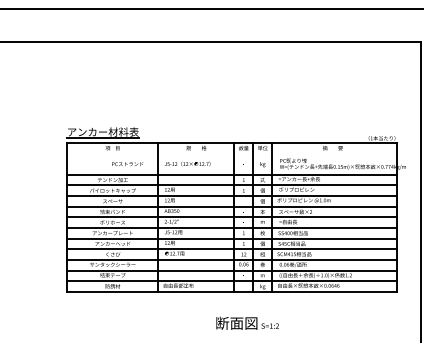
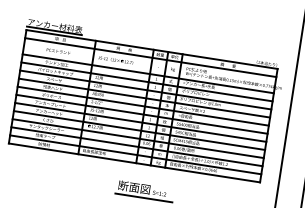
line: (231, 153) -> (150, 57), added
text: (127, 164) -> (58, 51), moved
line: (250, 334) -> (143, 197), added

